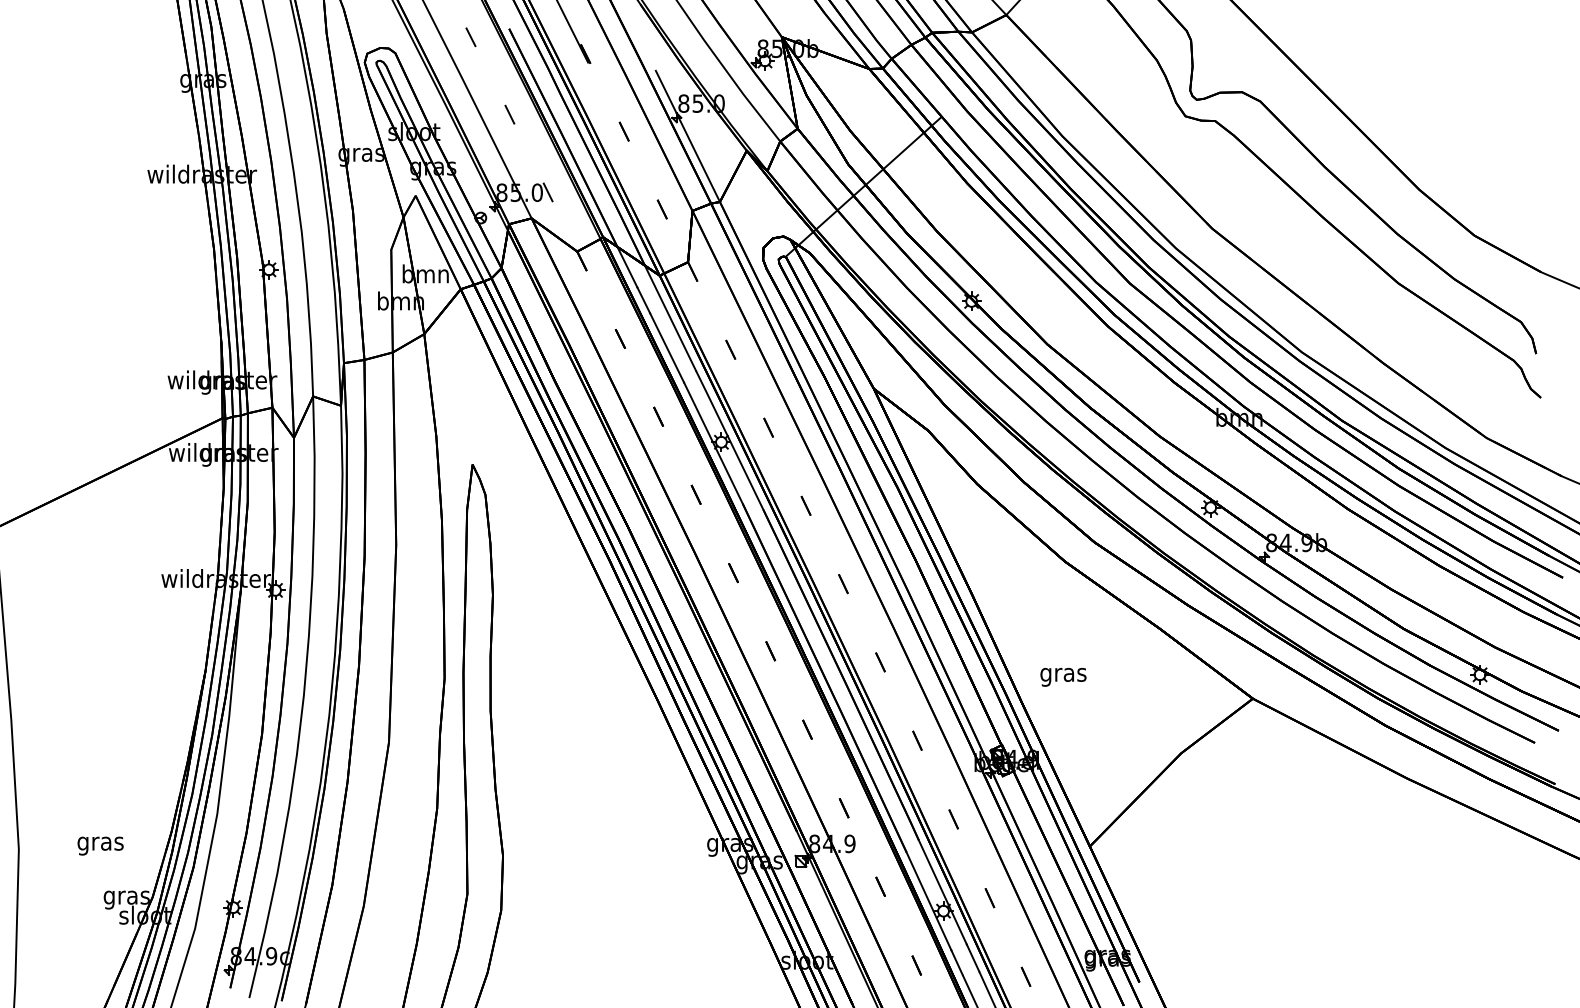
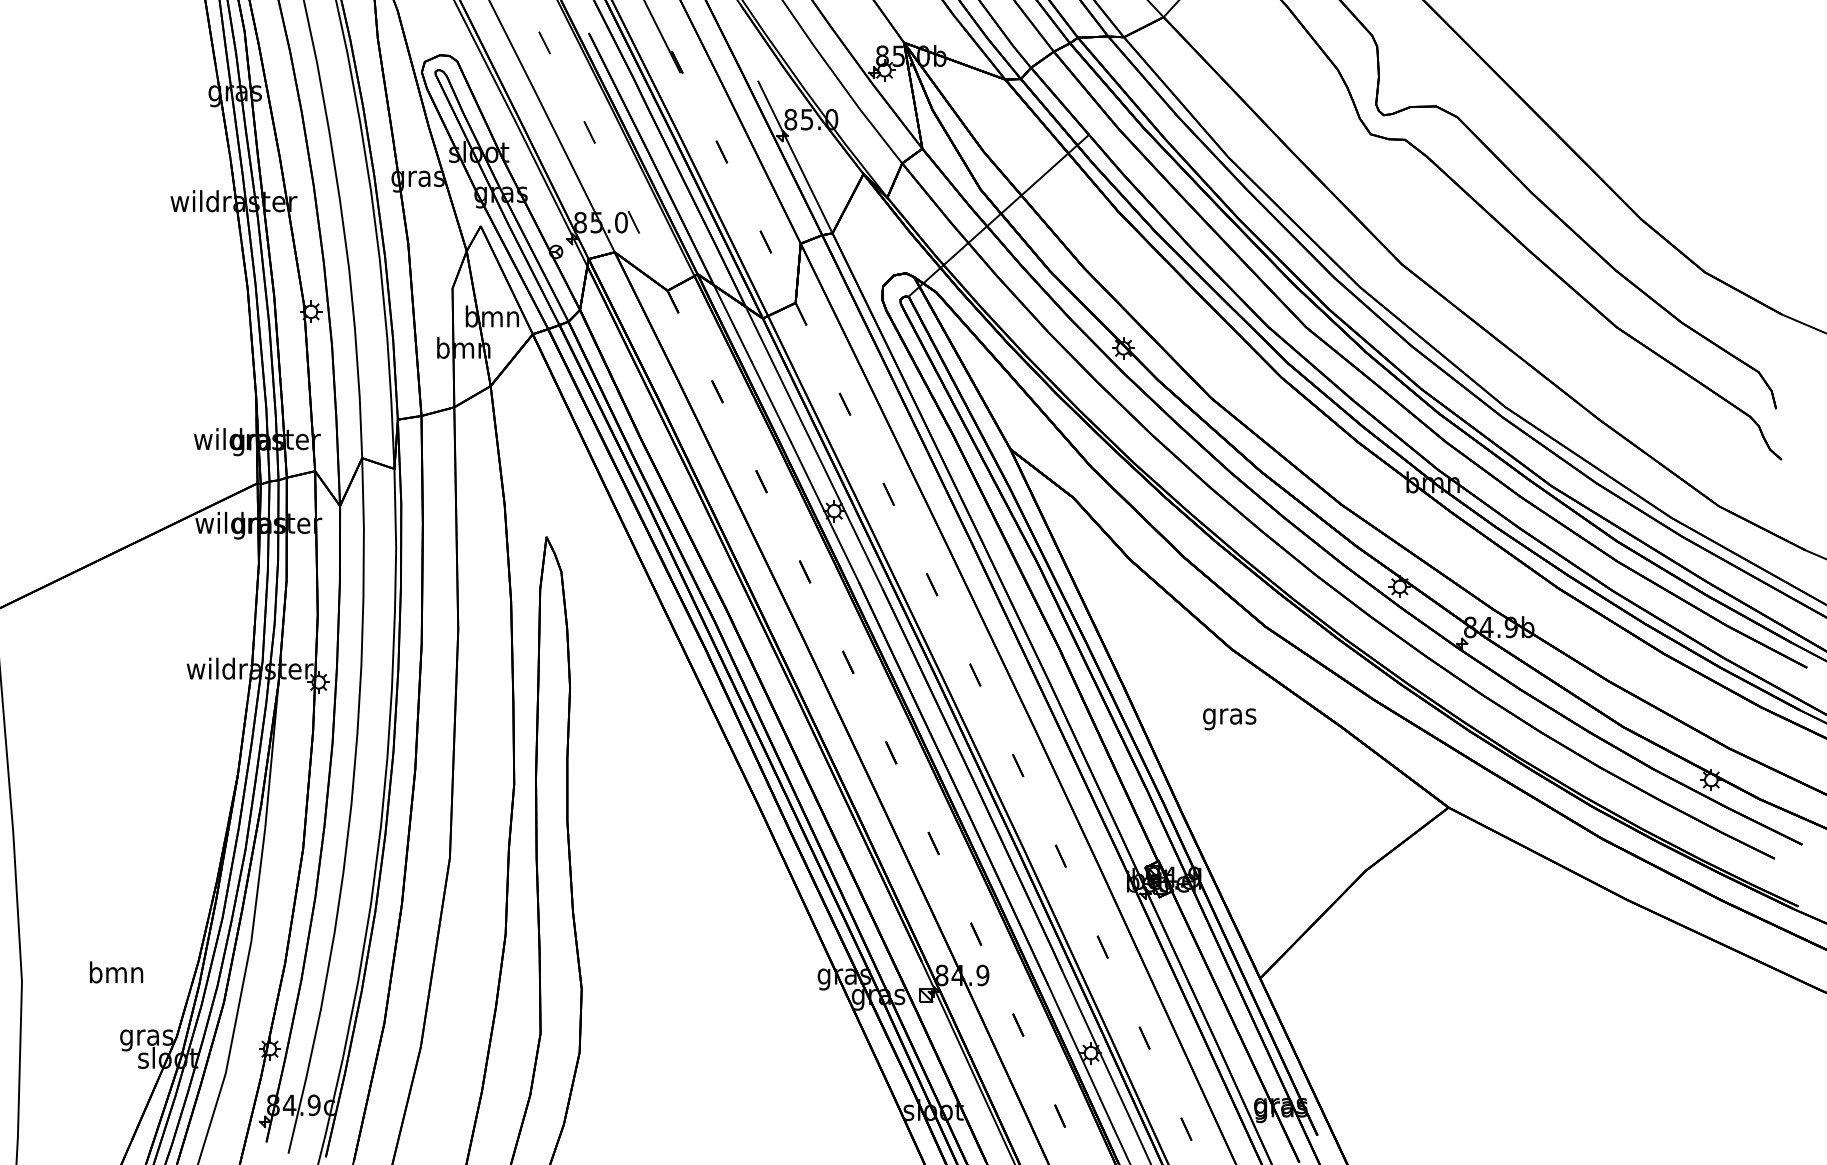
text: (1063, 677) -> (1229, 719), moved
text: (100, 843) -> (116, 974), gras -> bmn

